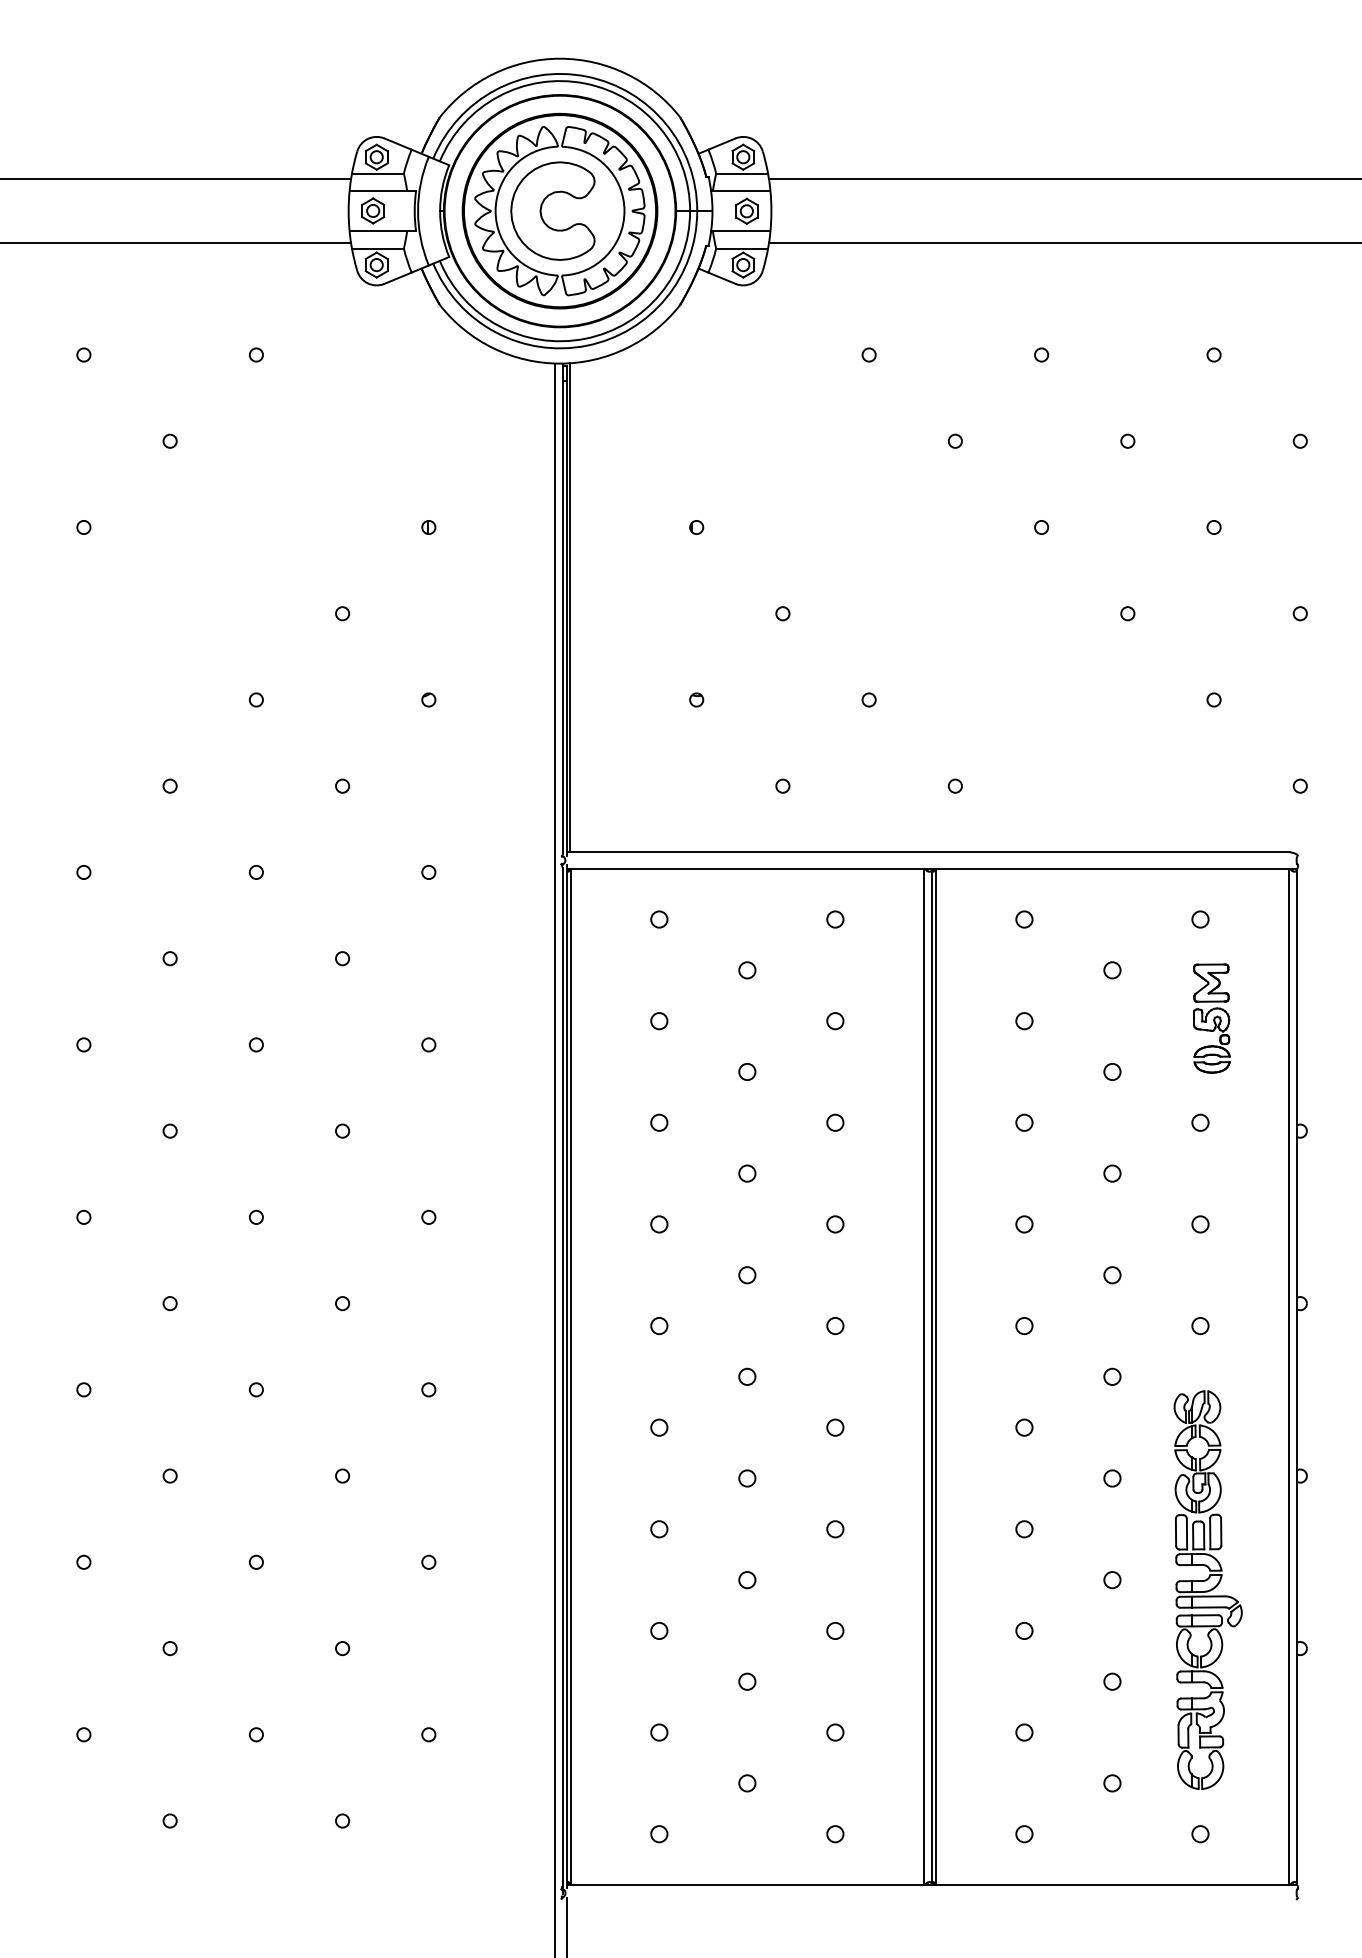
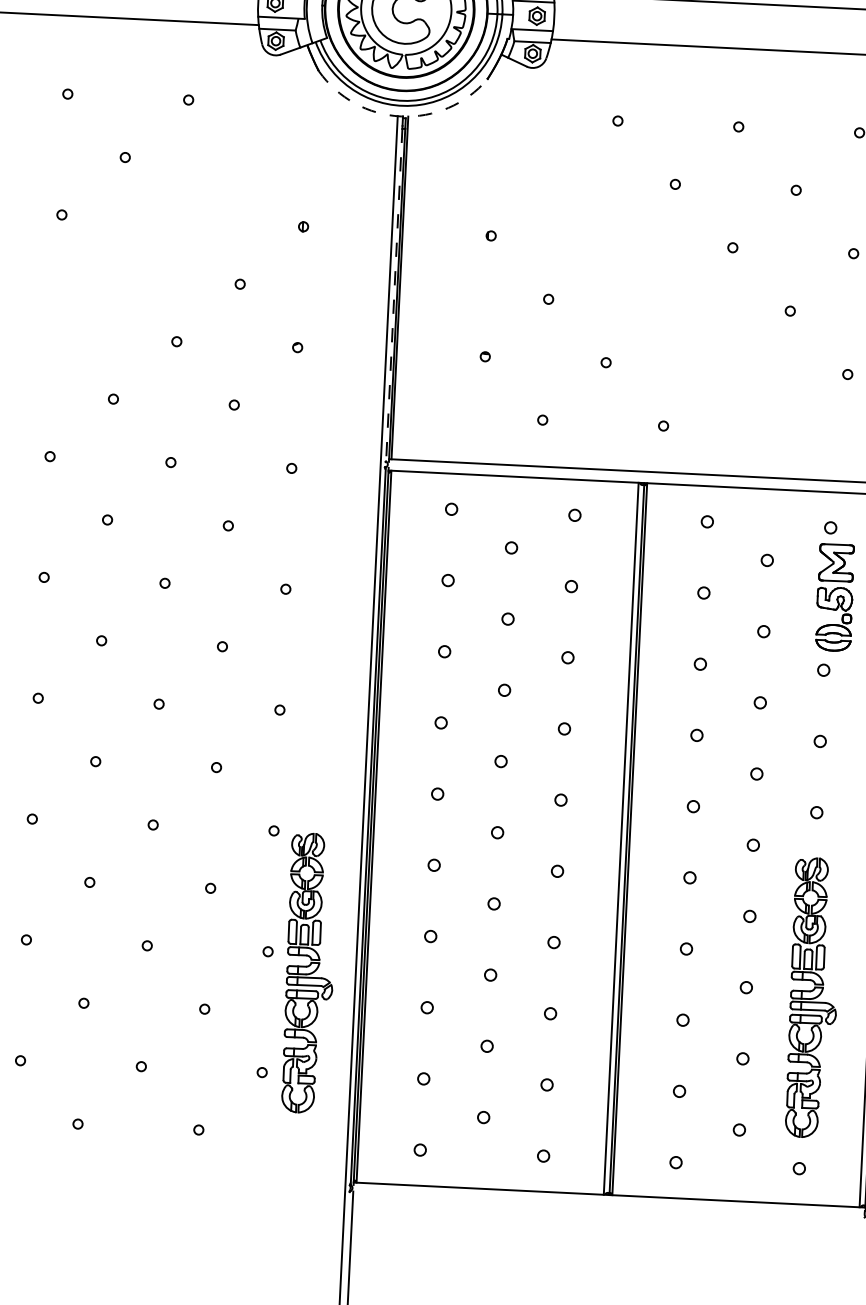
arc: (560, 363) -> (401, 116), solid -> dashed
line: (562, 617) -> (394, 294), solid -> dashed
part: (1211, 1018) -> (835, 597), size x1.4
part: (488, 1589) -> (308, 972), added

